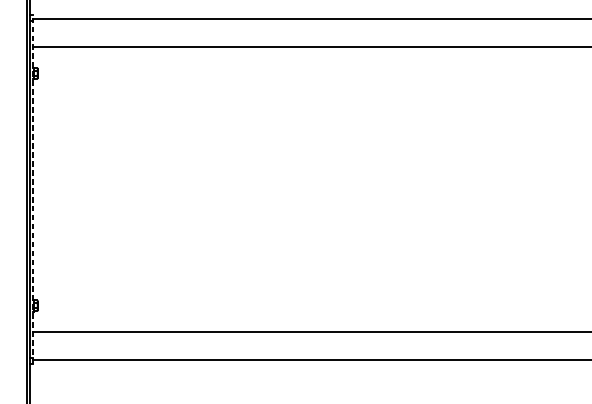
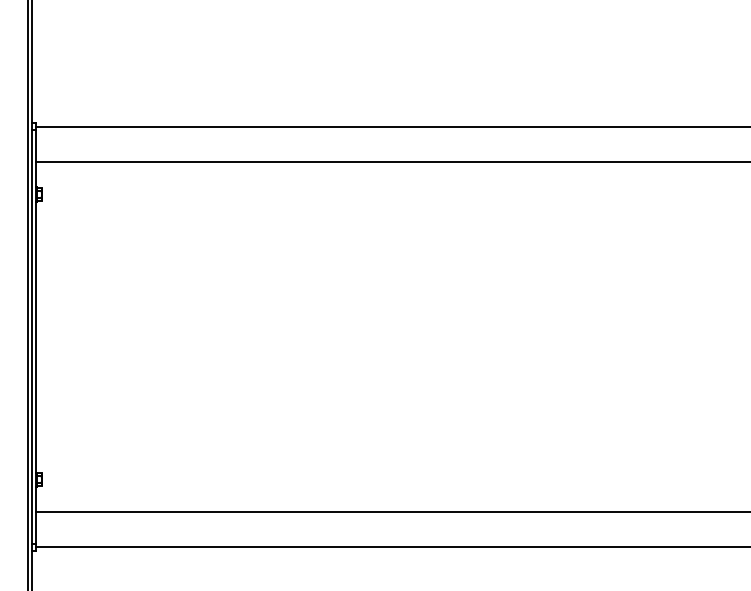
line: (33, 189) -> (36, 337), dashed -> solid

